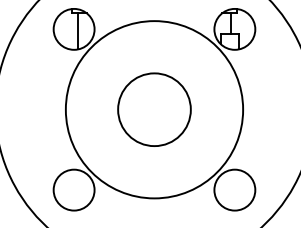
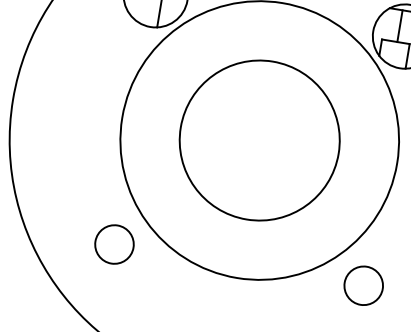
circle: (154, 109) -> (259, 140), size x1.4
circle: (73, 189) -> (113, 243), size x0.6
circle: (234, 189) -> (363, 284), size x0.6

